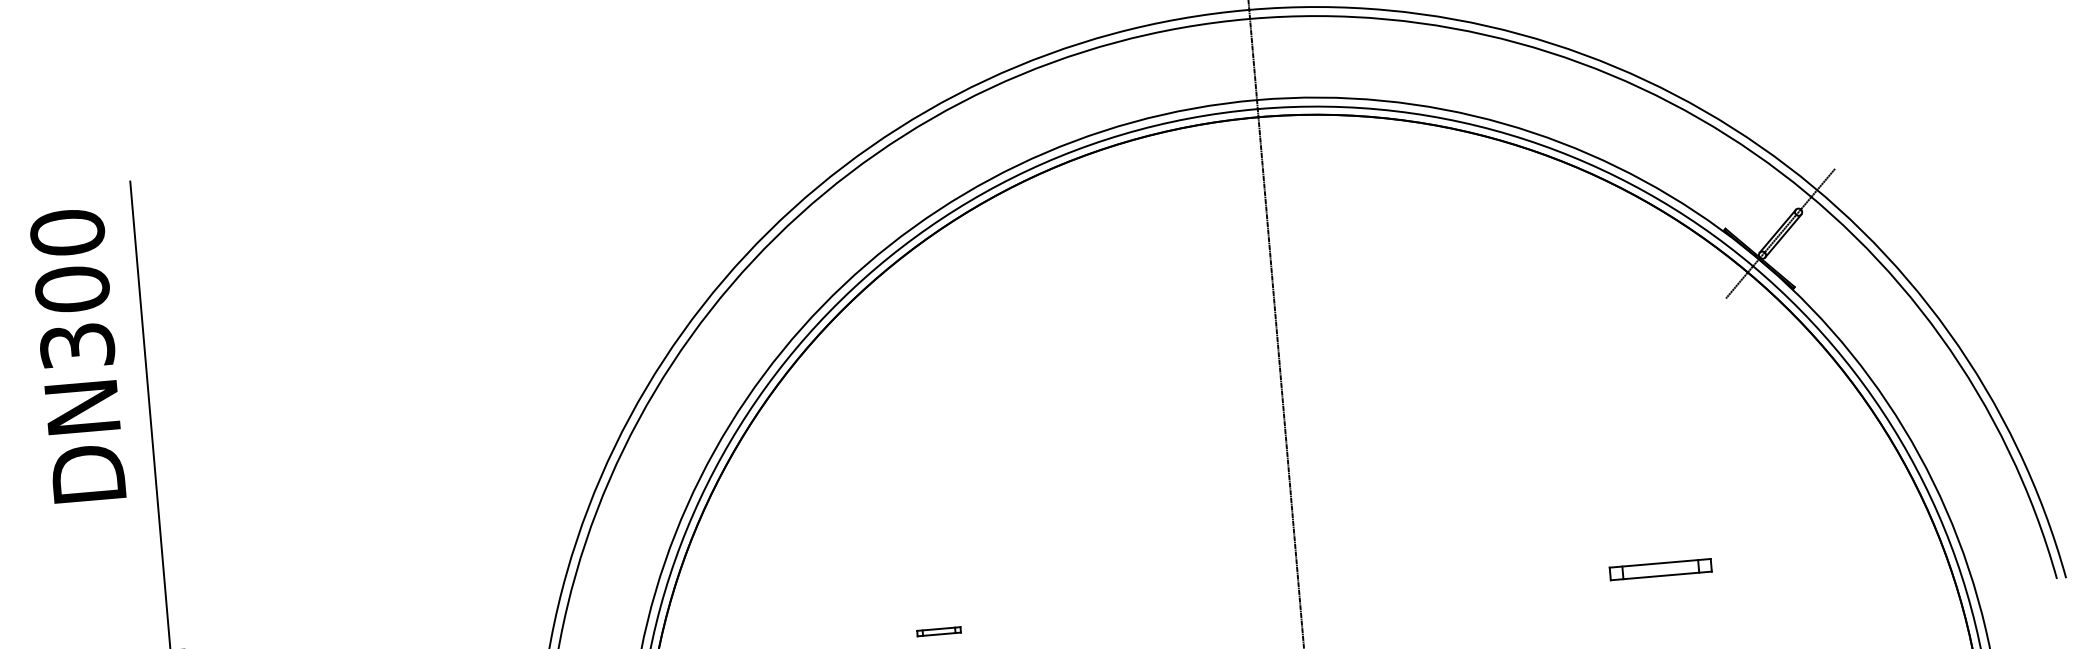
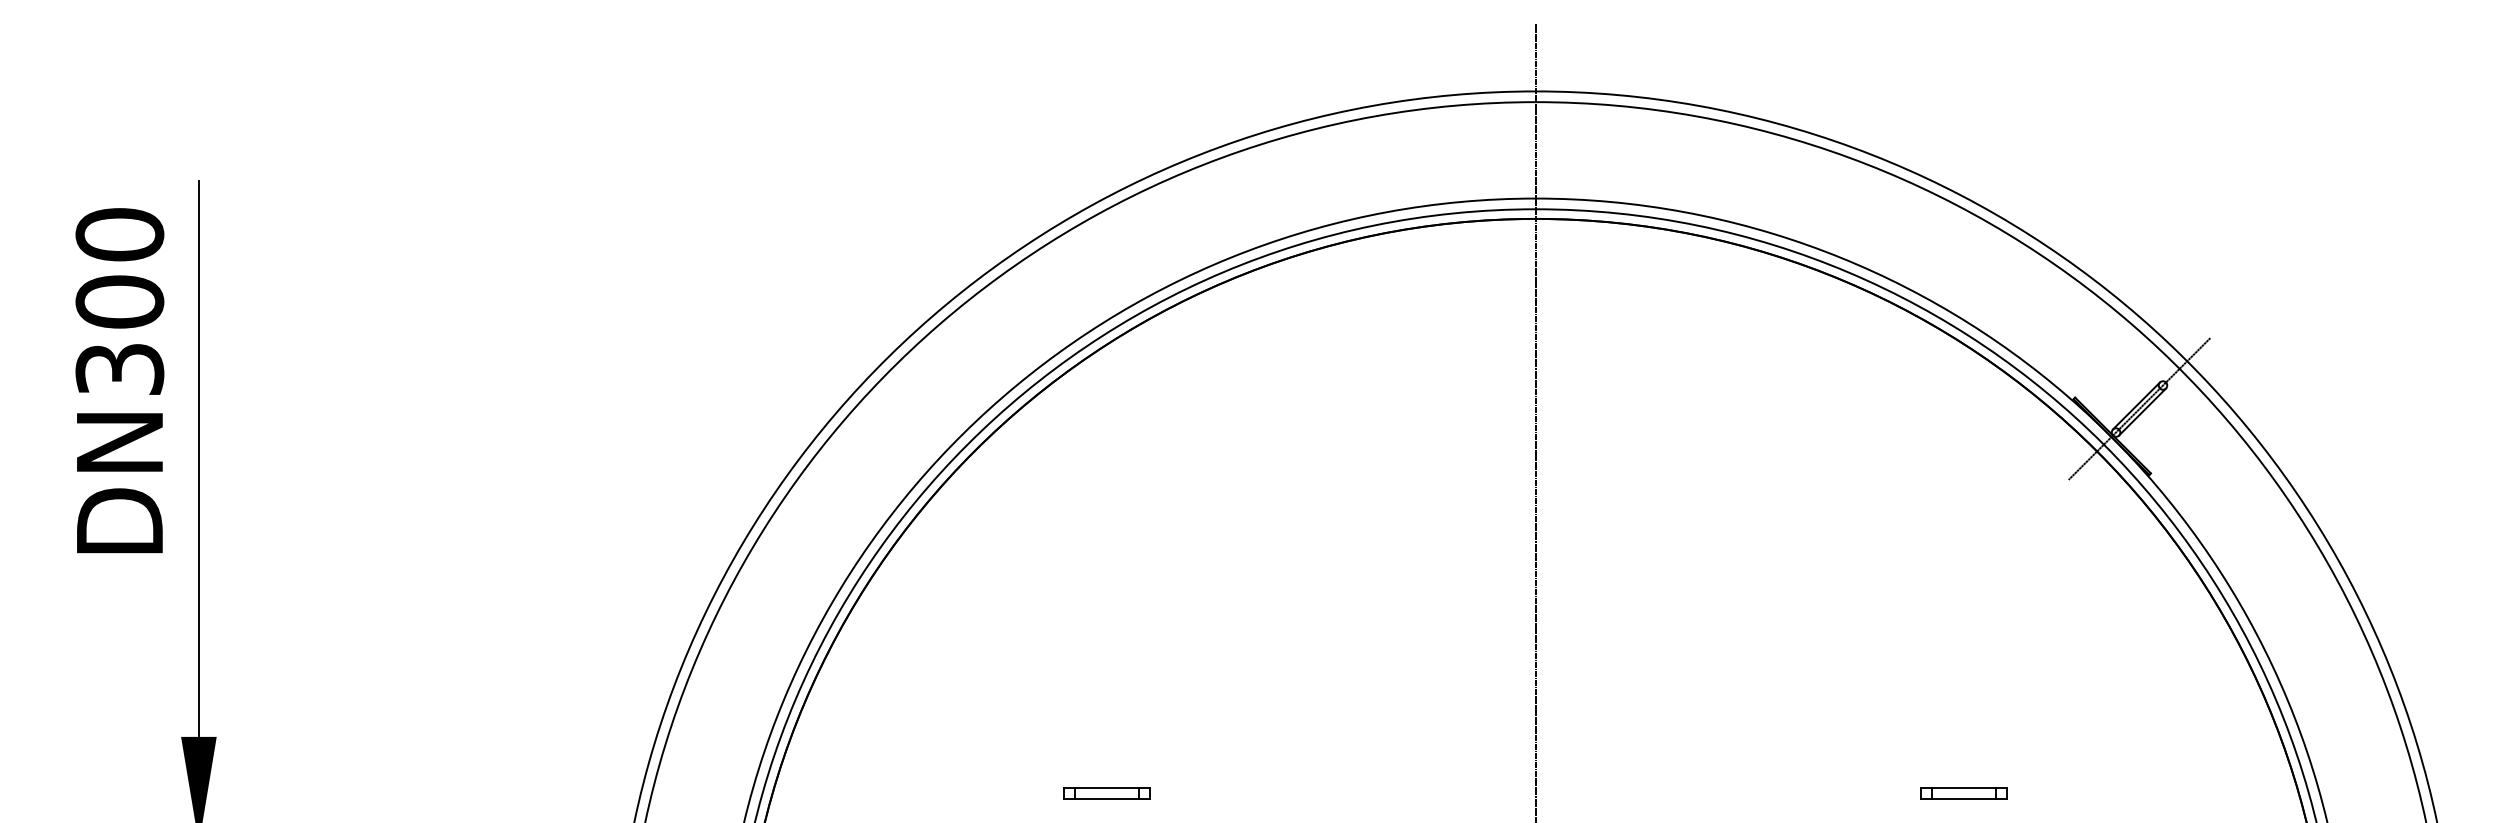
part: (1660, 570) -> (1963, 793), size x0.71
part: (938, 631) -> (1106, 793), size x1.67

